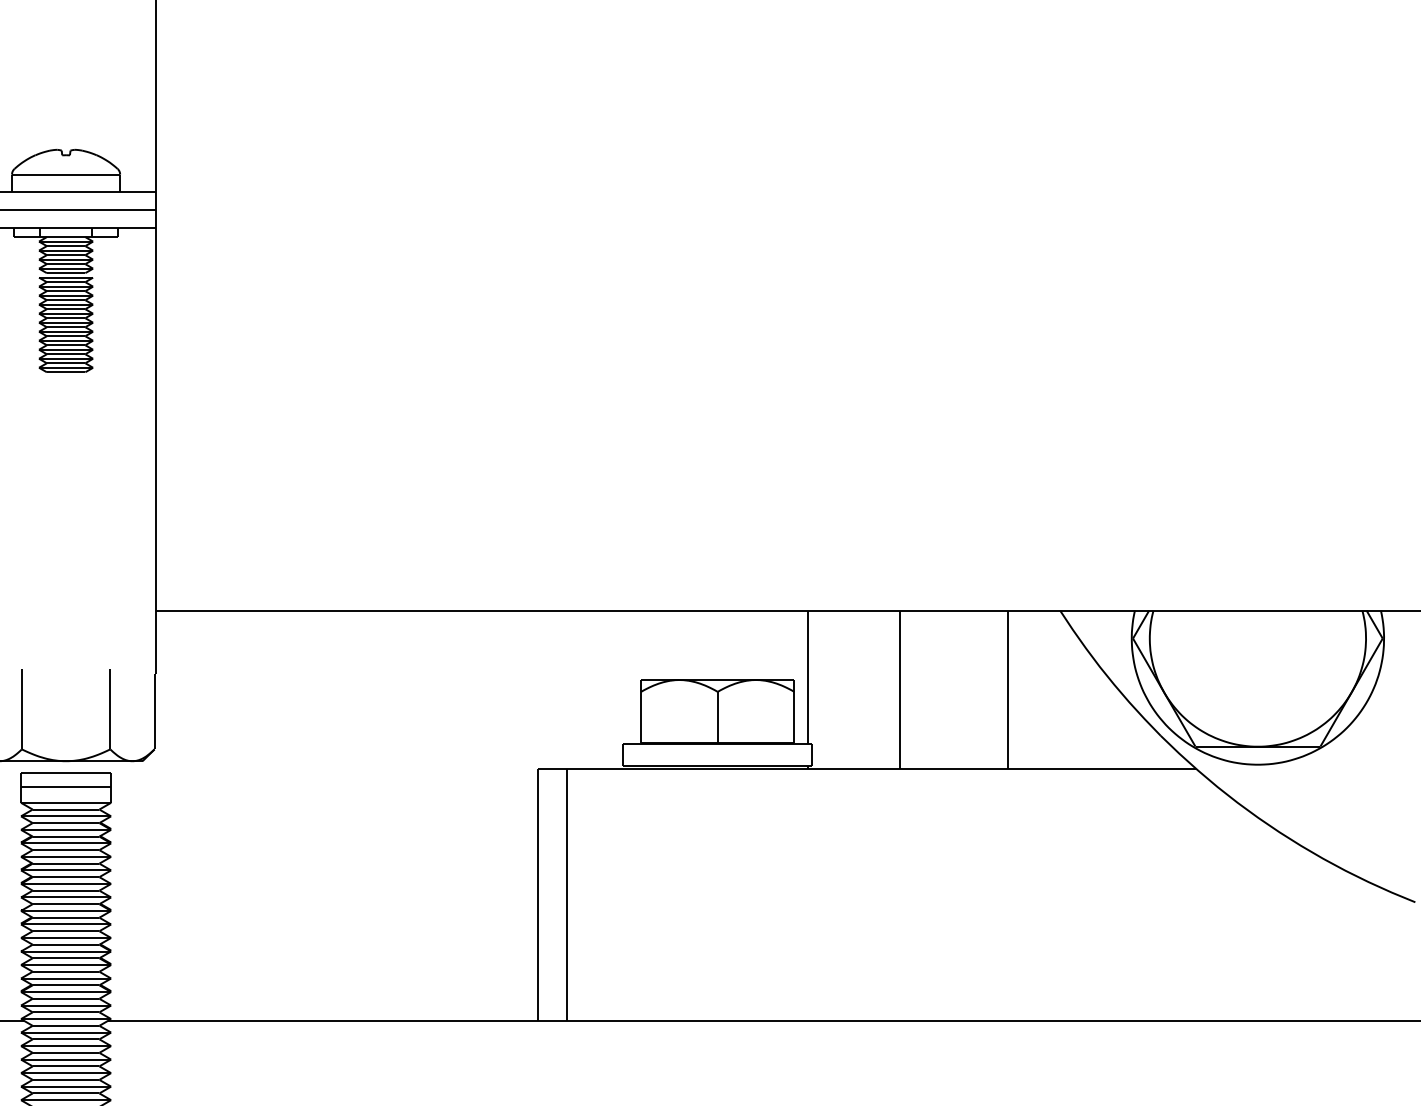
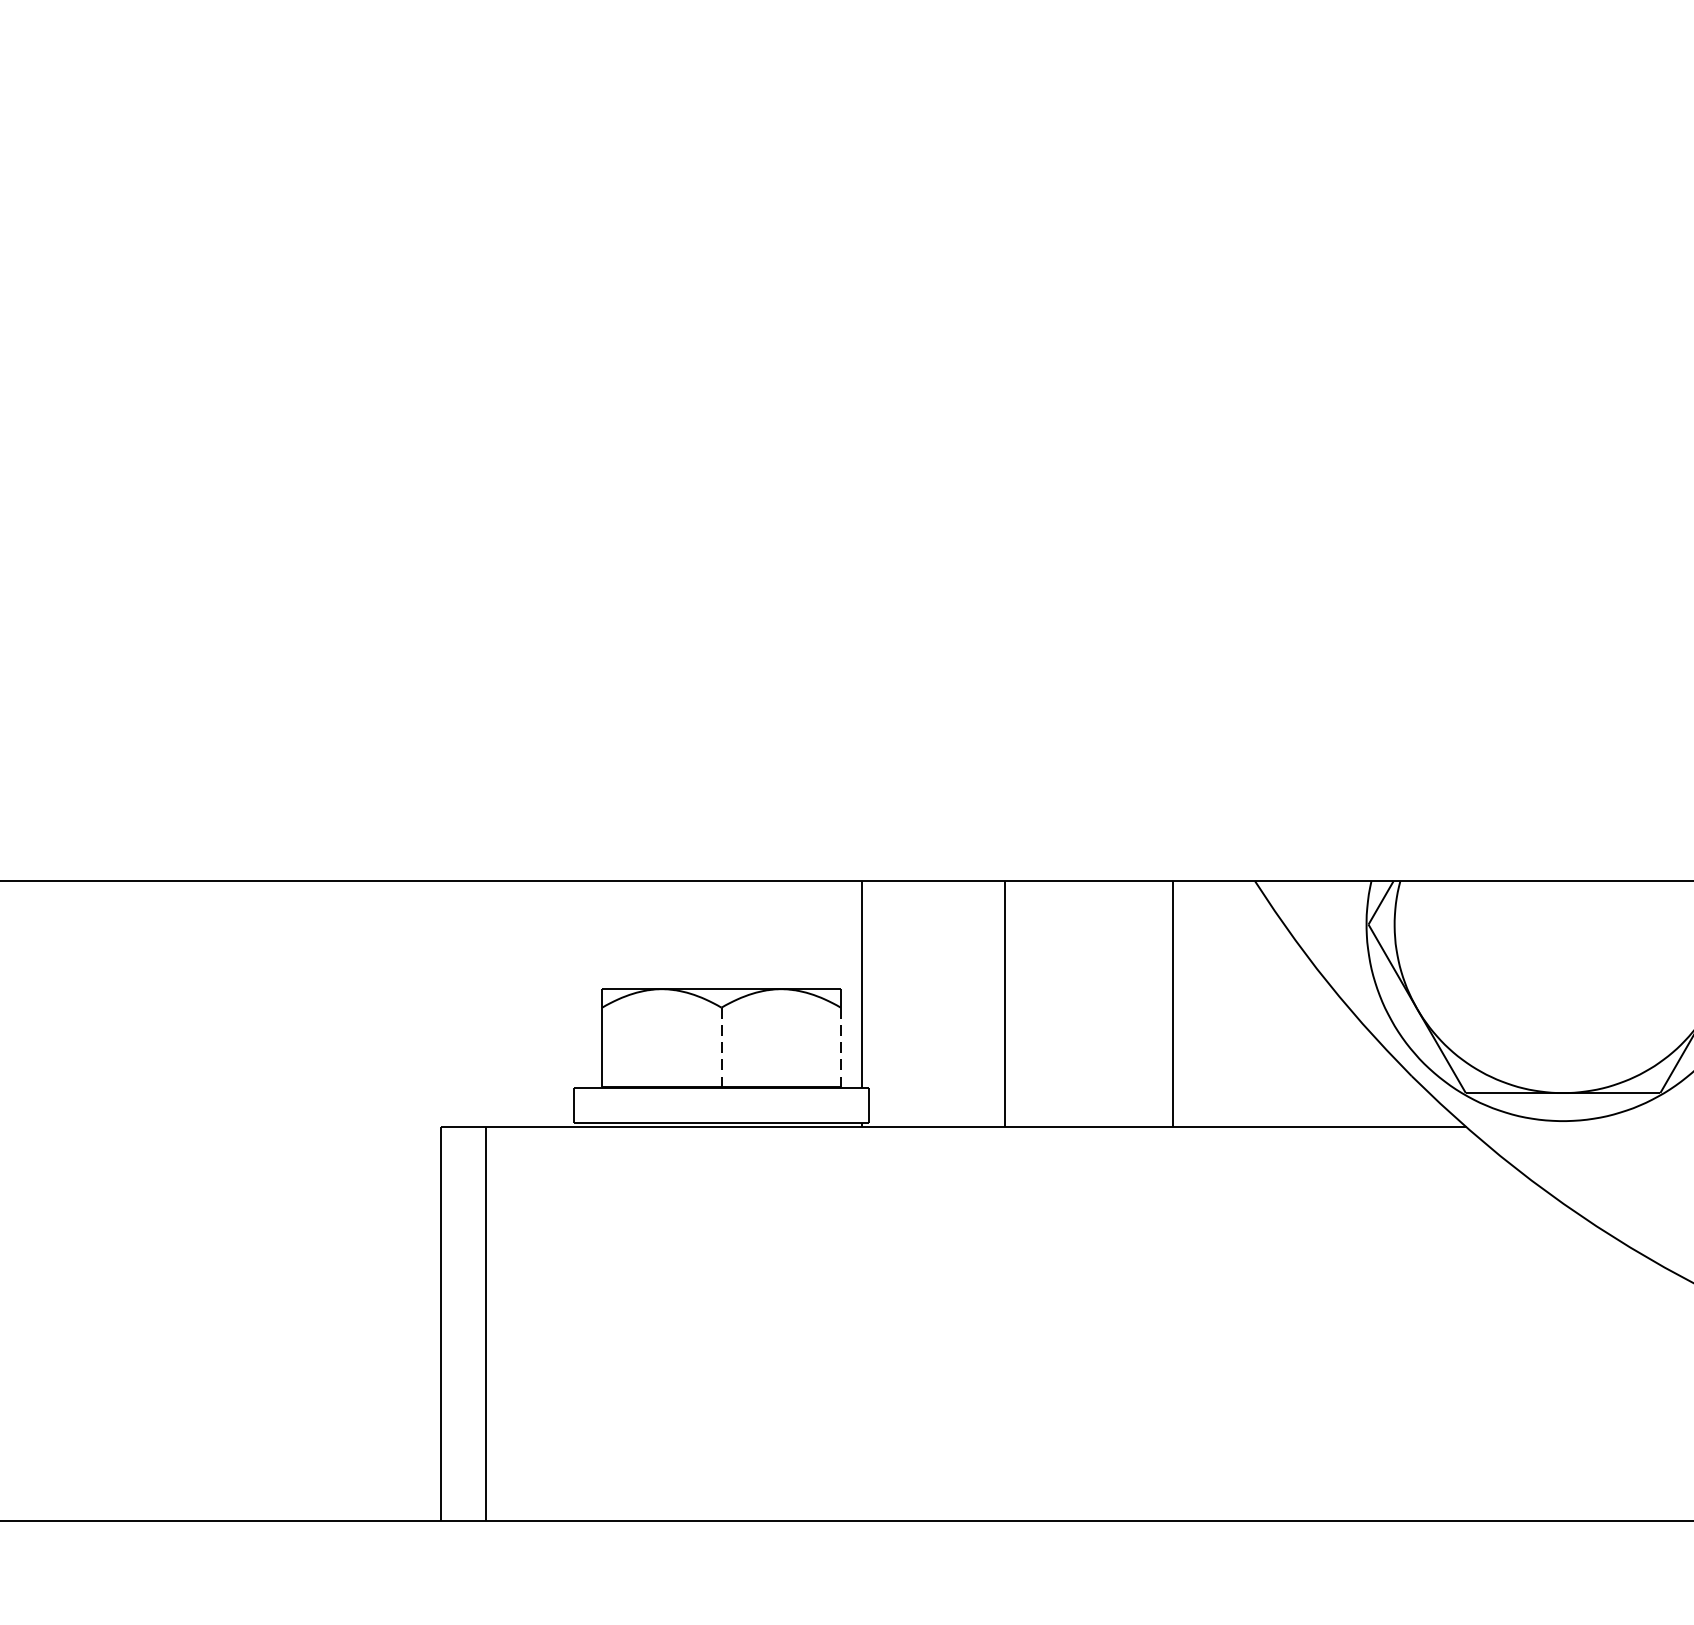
line: (717, 717) -> (721, 1047), solid -> dashed
line: (794, 717) -> (841, 1047), solid -> dashed

